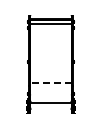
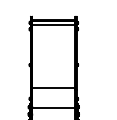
line: (50, 83) -> (53, 87), dashed -> solid

